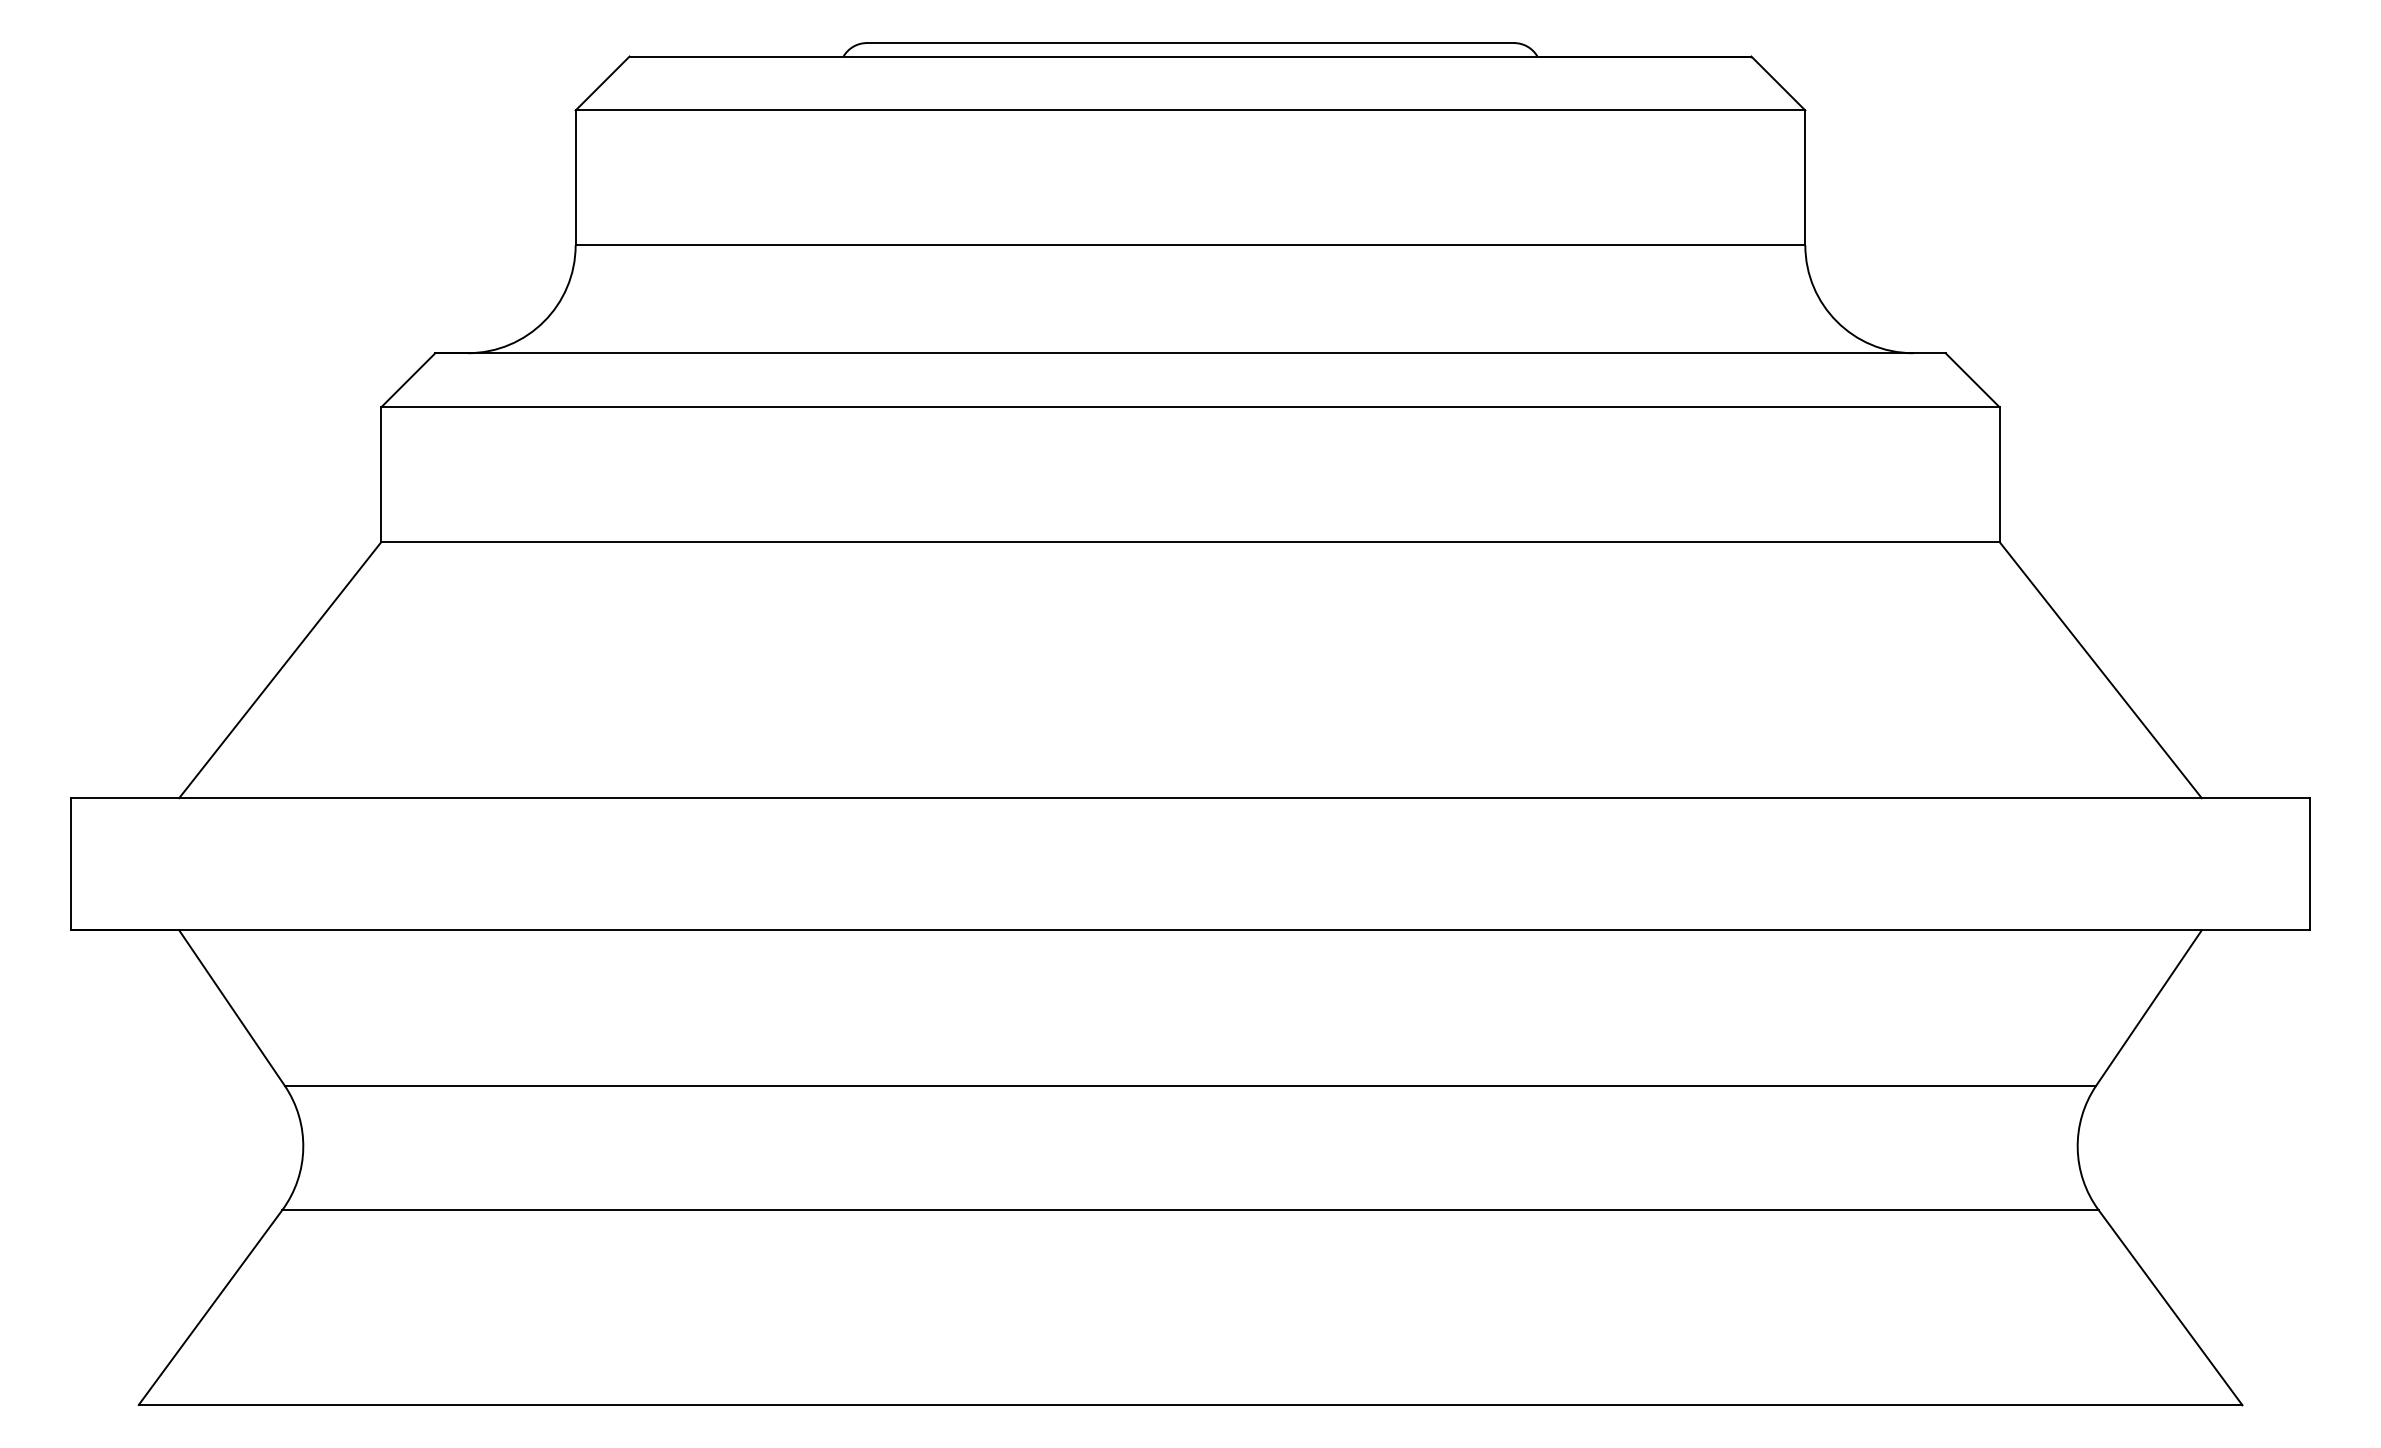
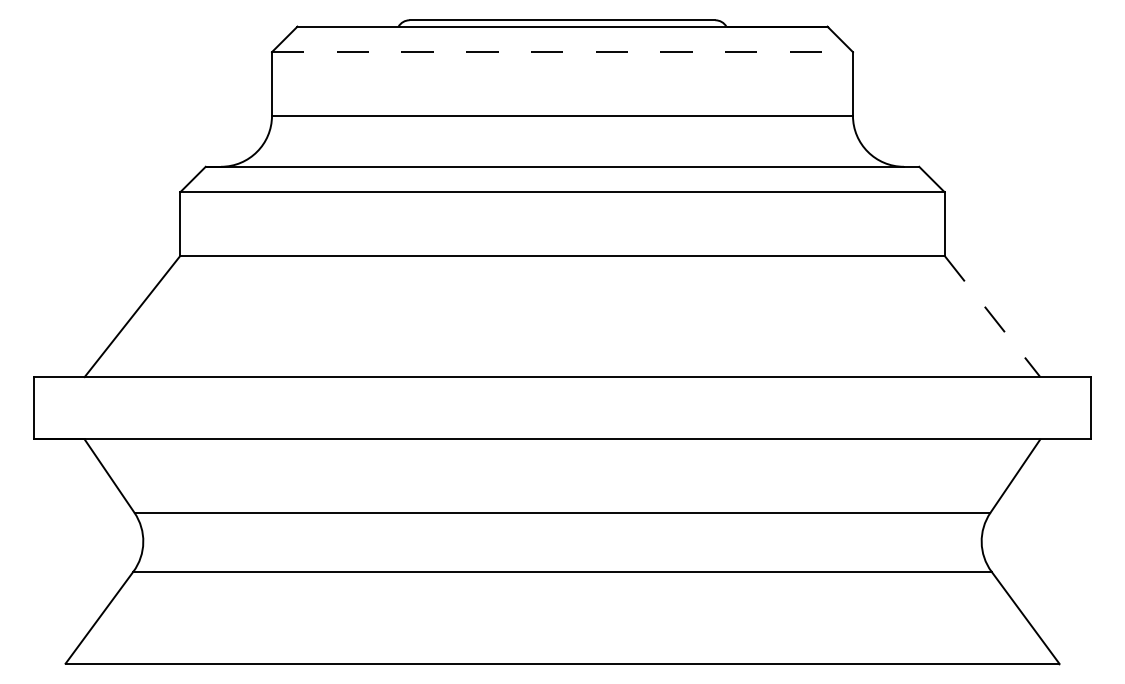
line: (1190, 111) -> (562, 52), solid -> dashed
line: (2100, 670) -> (992, 316), solid -> dashed

